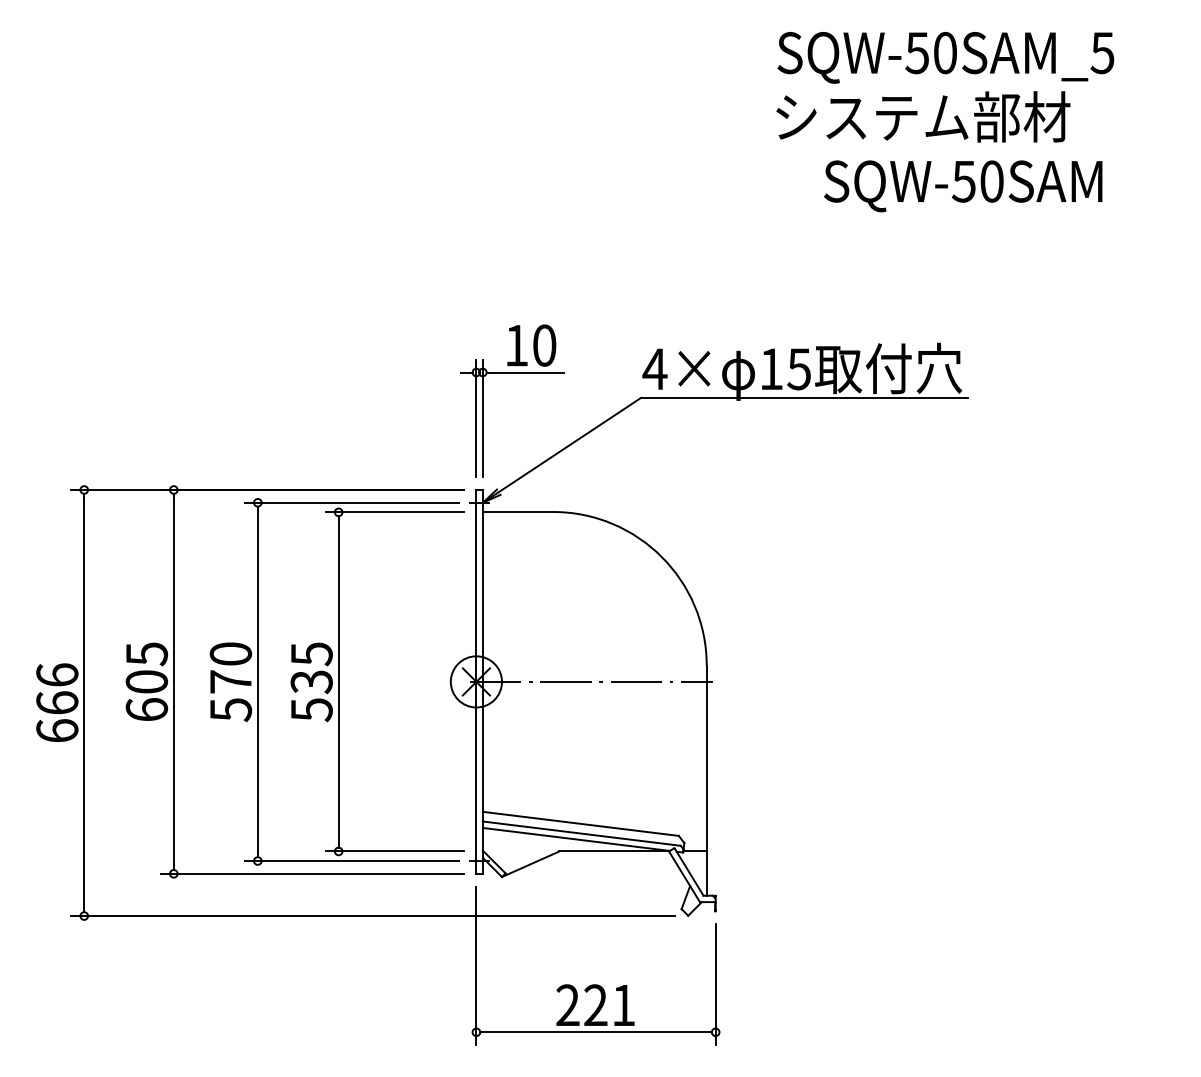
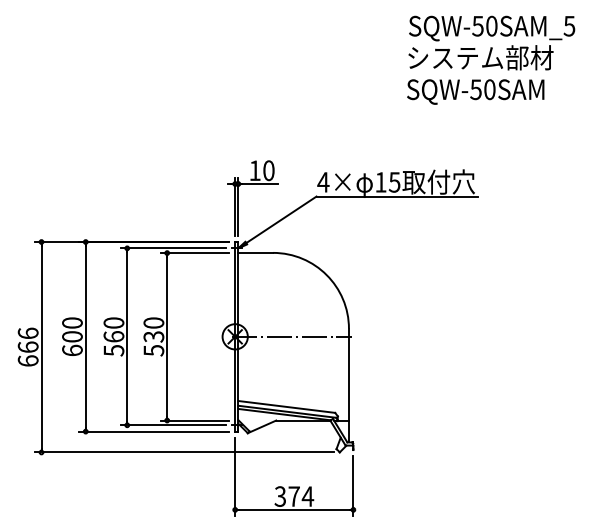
text: (944, 85) -> (491, 42), moved
text: (146, 652) -> (72, 322), 605 -> 600
text: (310, 652) -> (153, 322), 535 -> 530
text: (229, 681) -> (113, 336), 570 -> 560
text: (596, 1005) -> (294, 496), 221 -> 374

